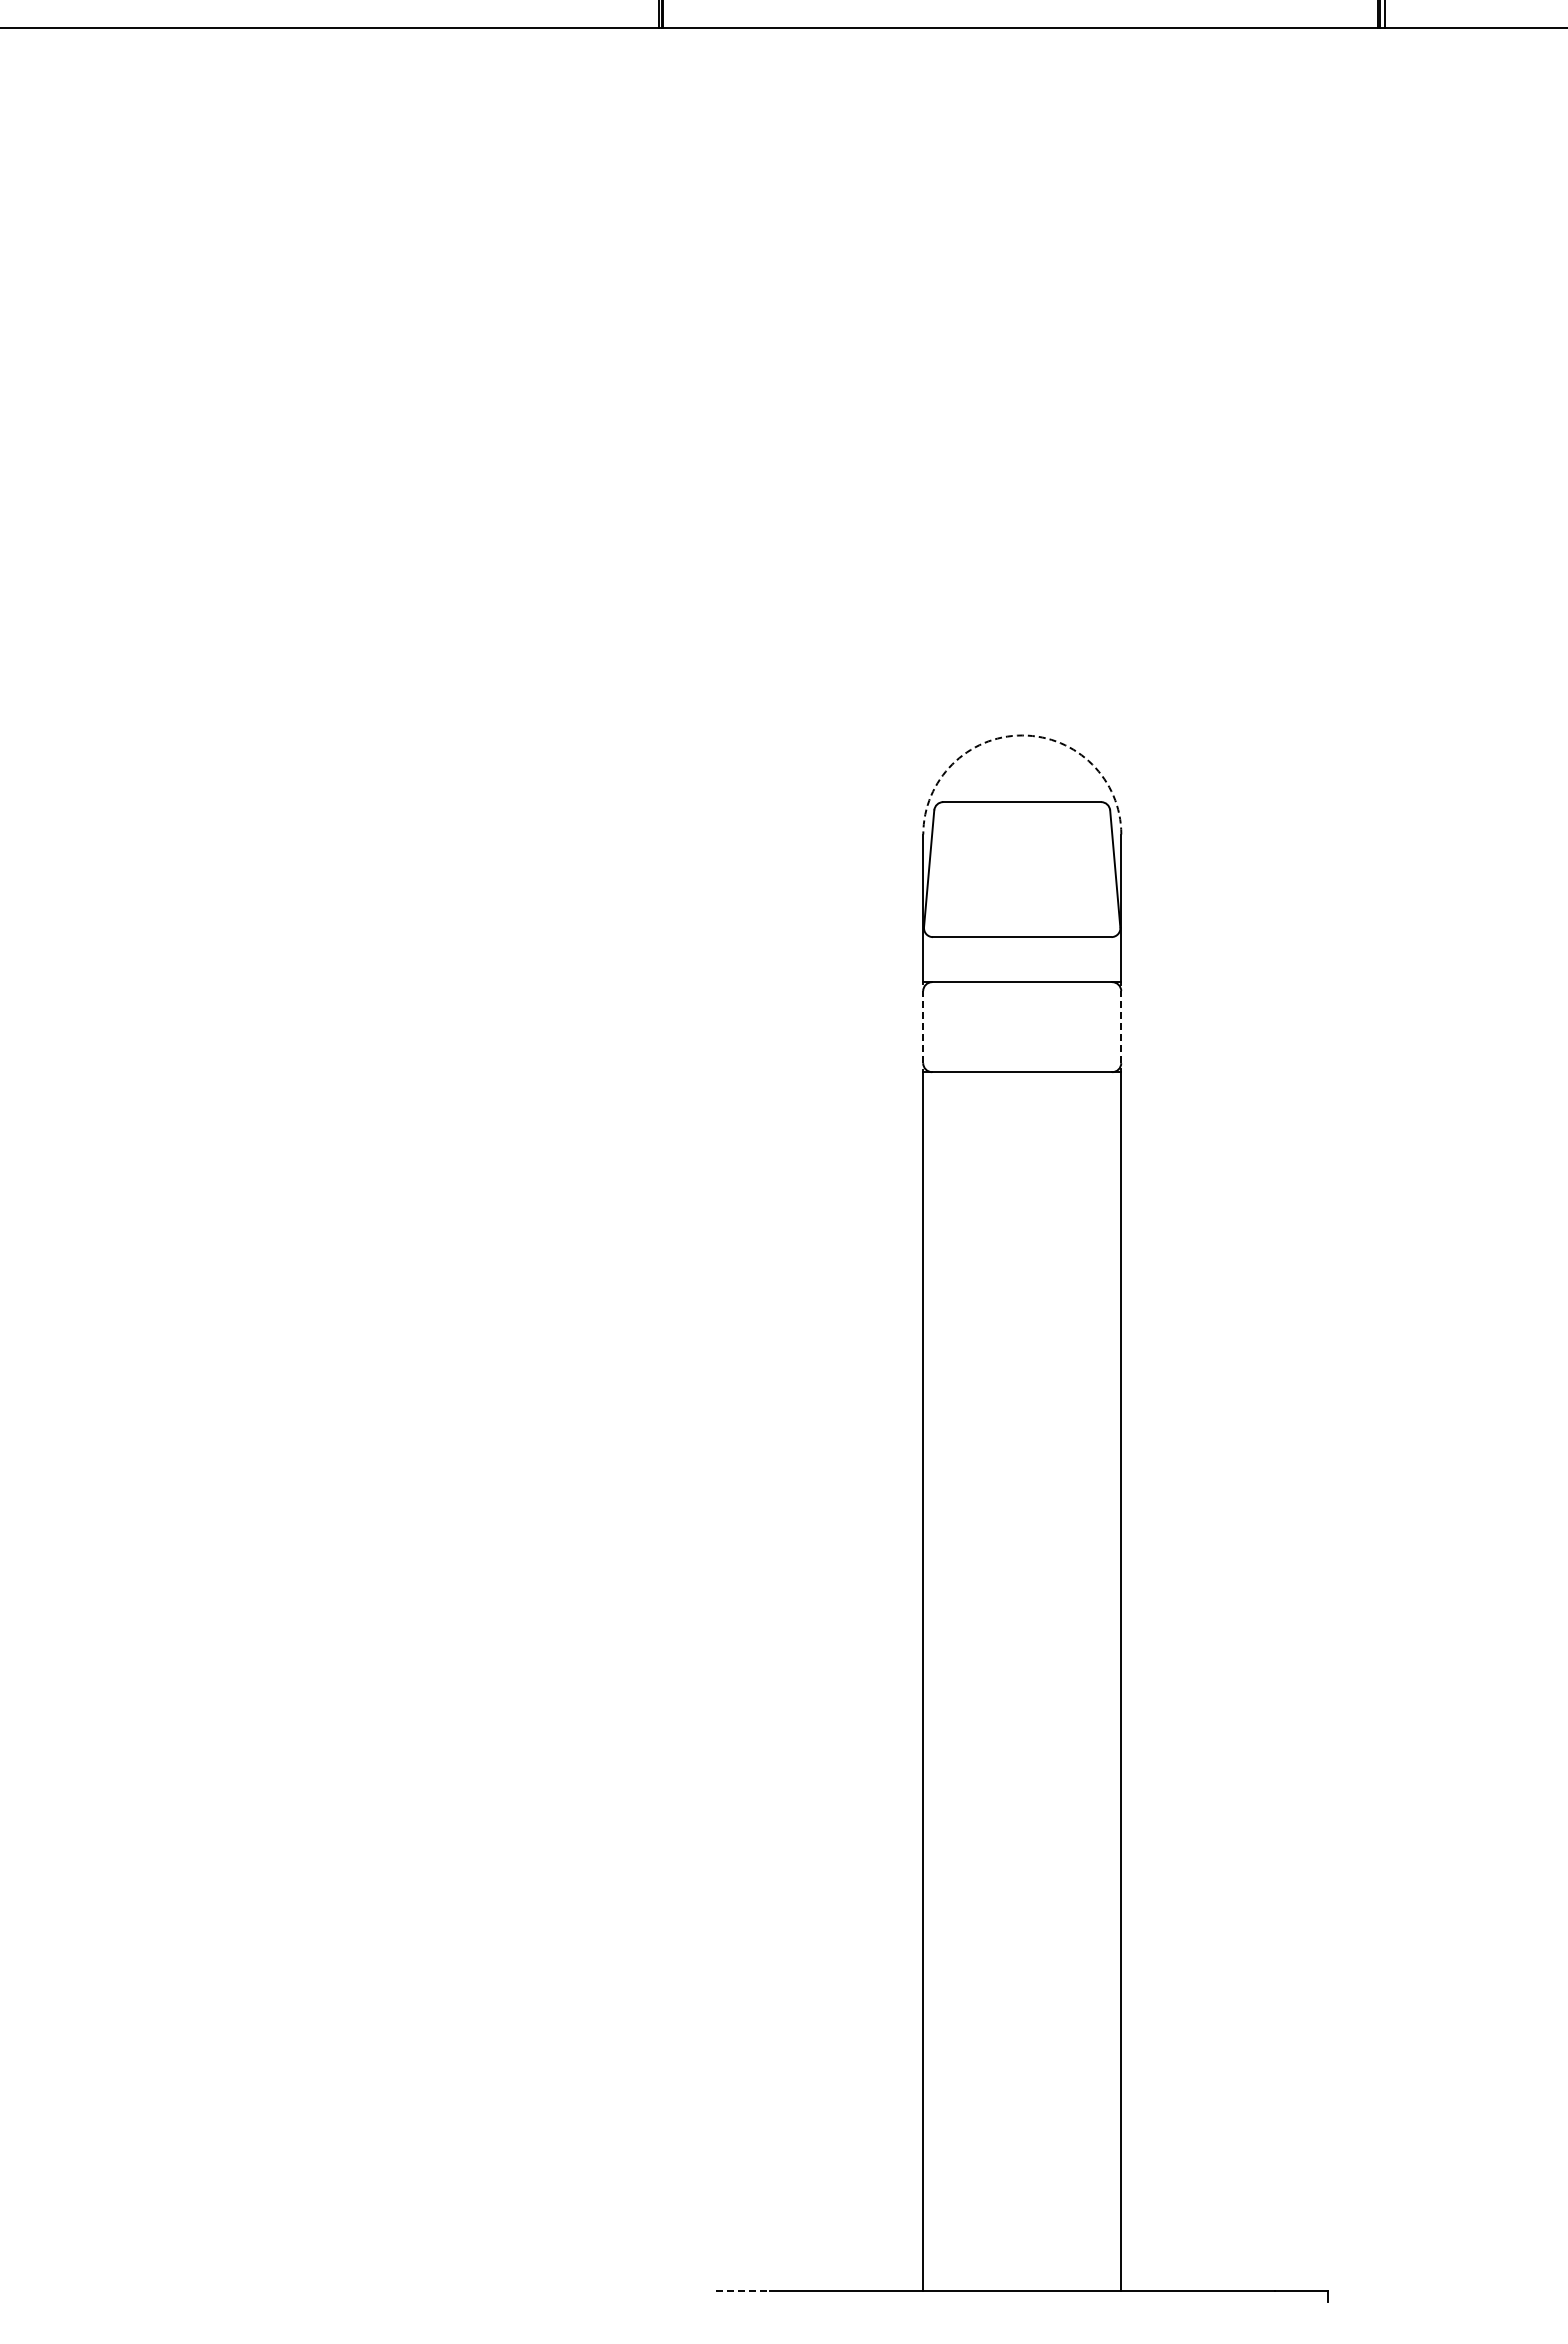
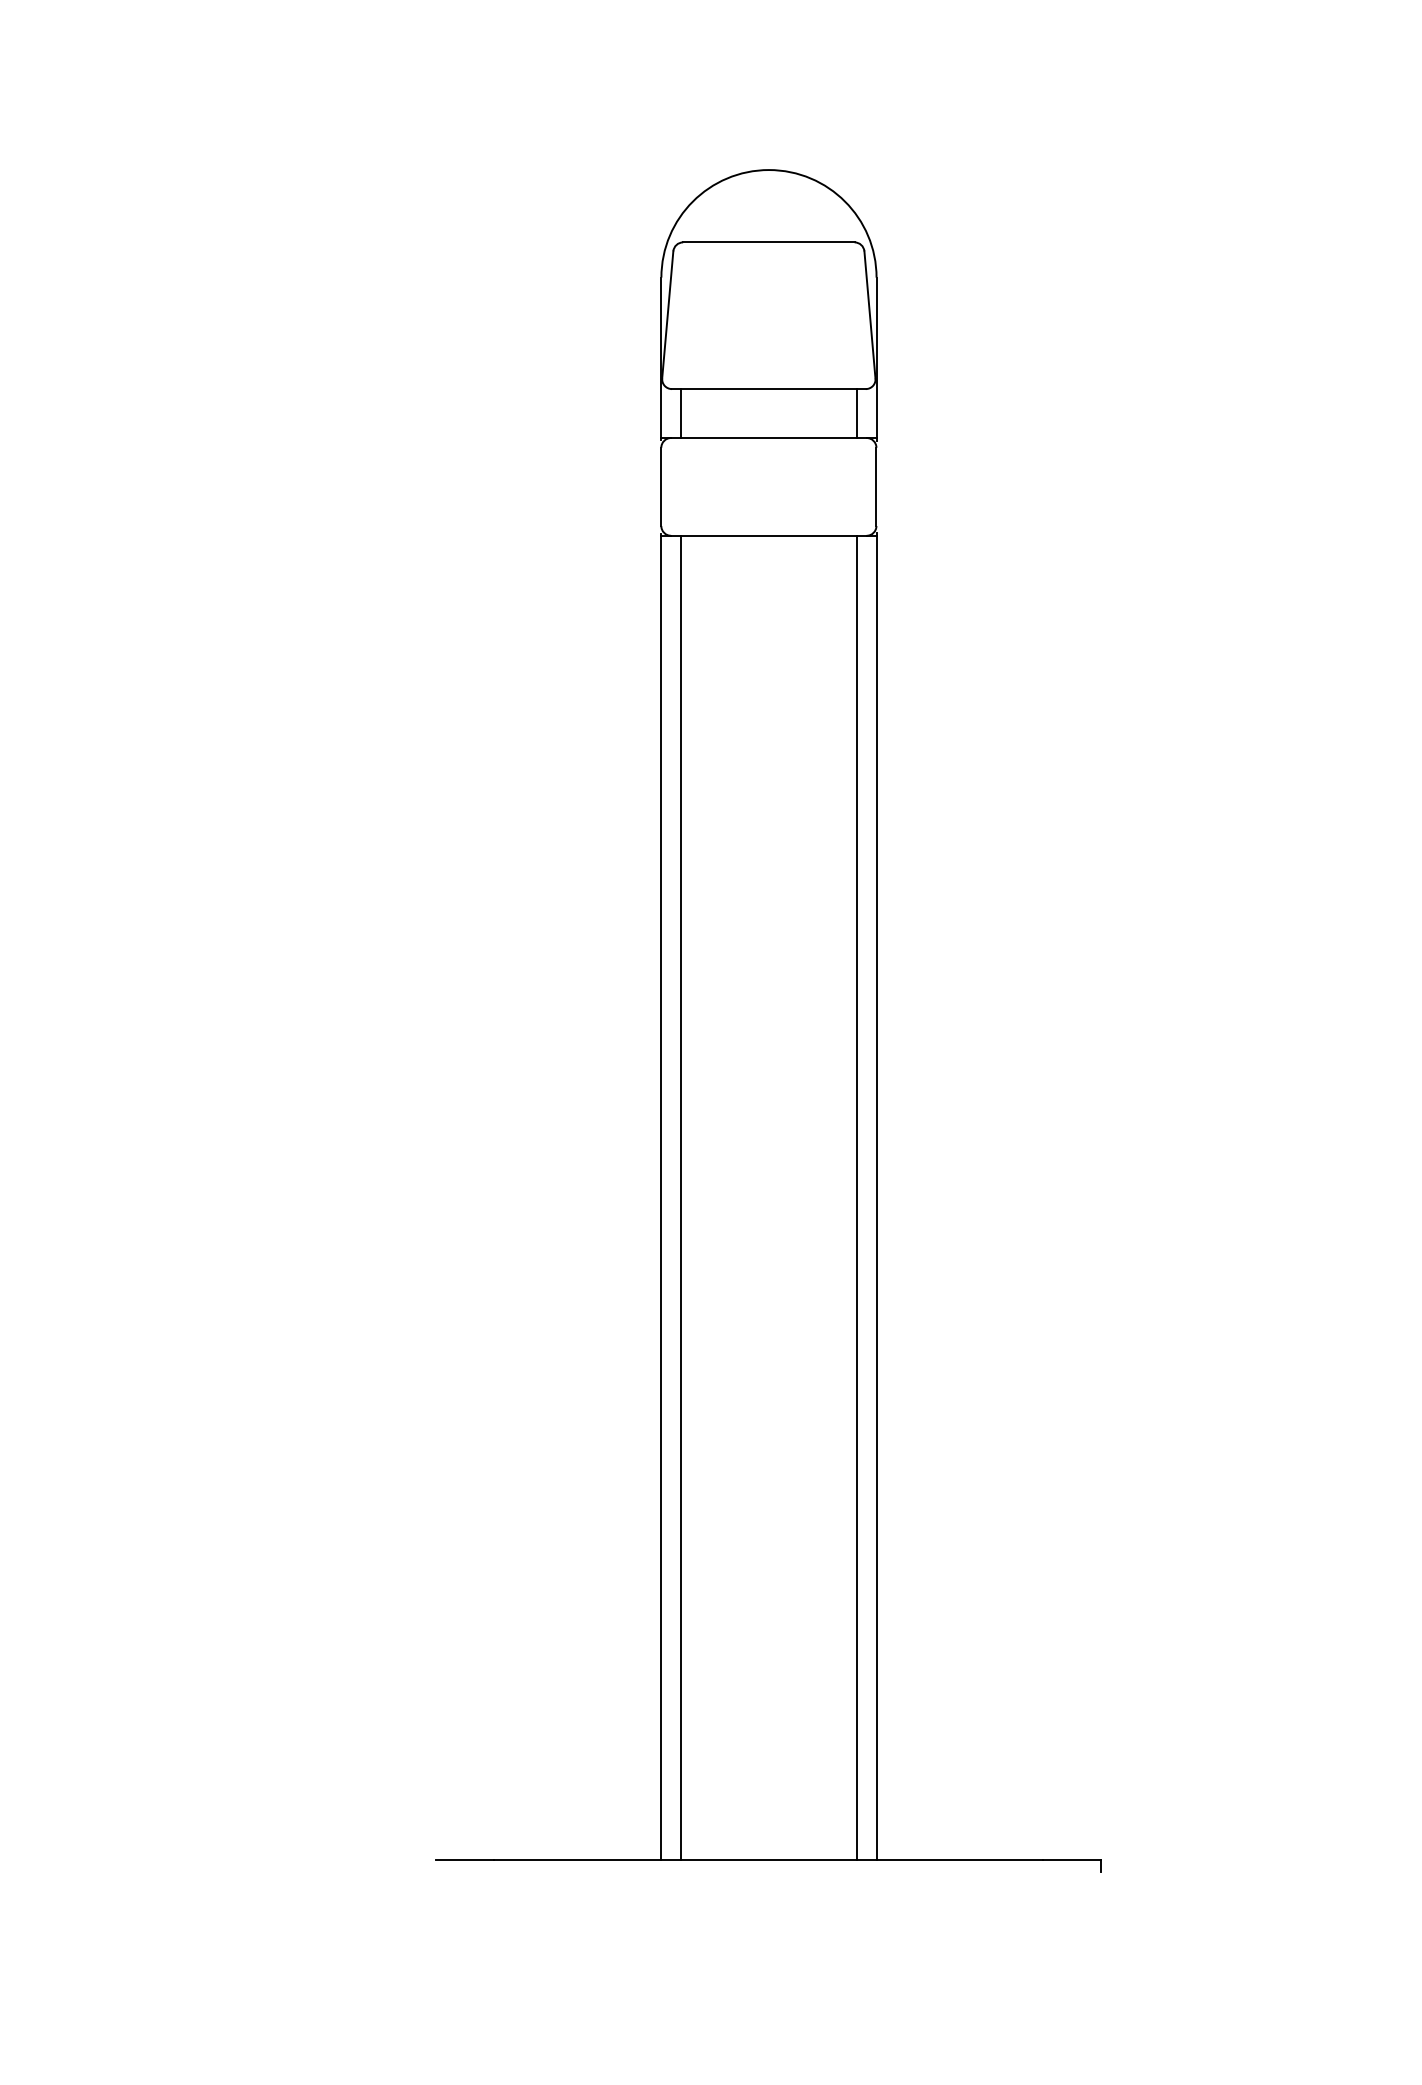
arc: (1022, 735) -> (769, 170), dashed -> solid
line: (941, 959) -> (681, 413), added
line: (1103, 959) -> (857, 413), added
line: (923, 1026) -> (661, 486), dashed -> solid
line: (1121, 1026) -> (876, 486), dashed -> solid
line: (941, 1681) -> (681, 1197), added
line: (1103, 1681) -> (857, 1197), added
line: (742, 2291) -> (465, 1860), dashed -> solid

